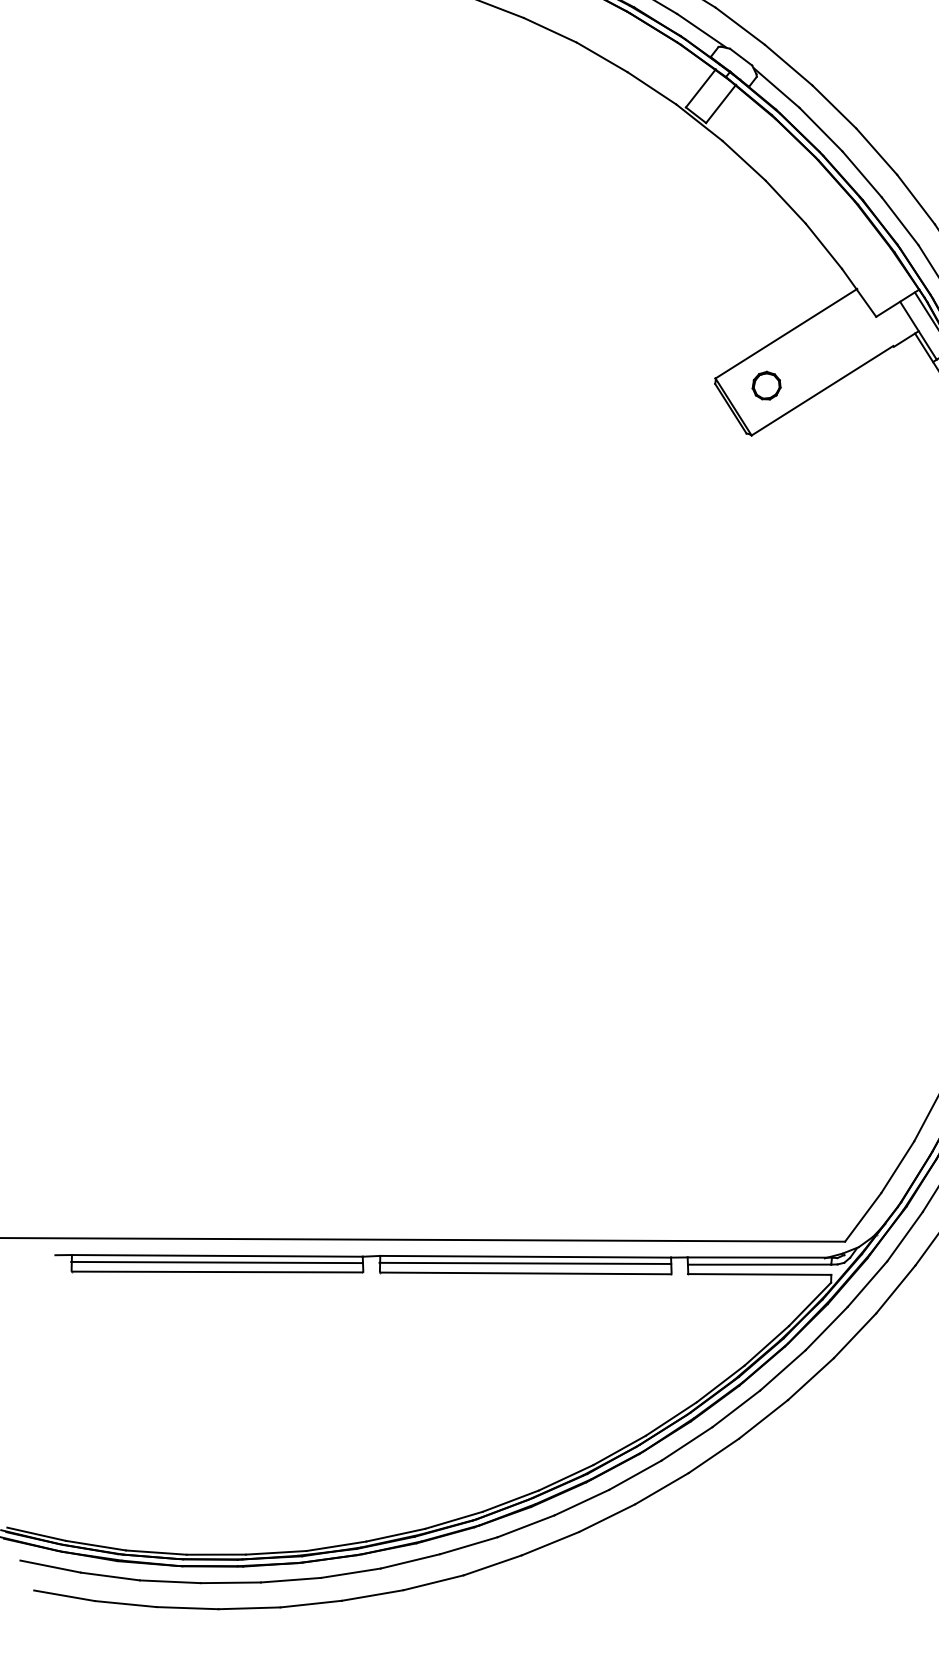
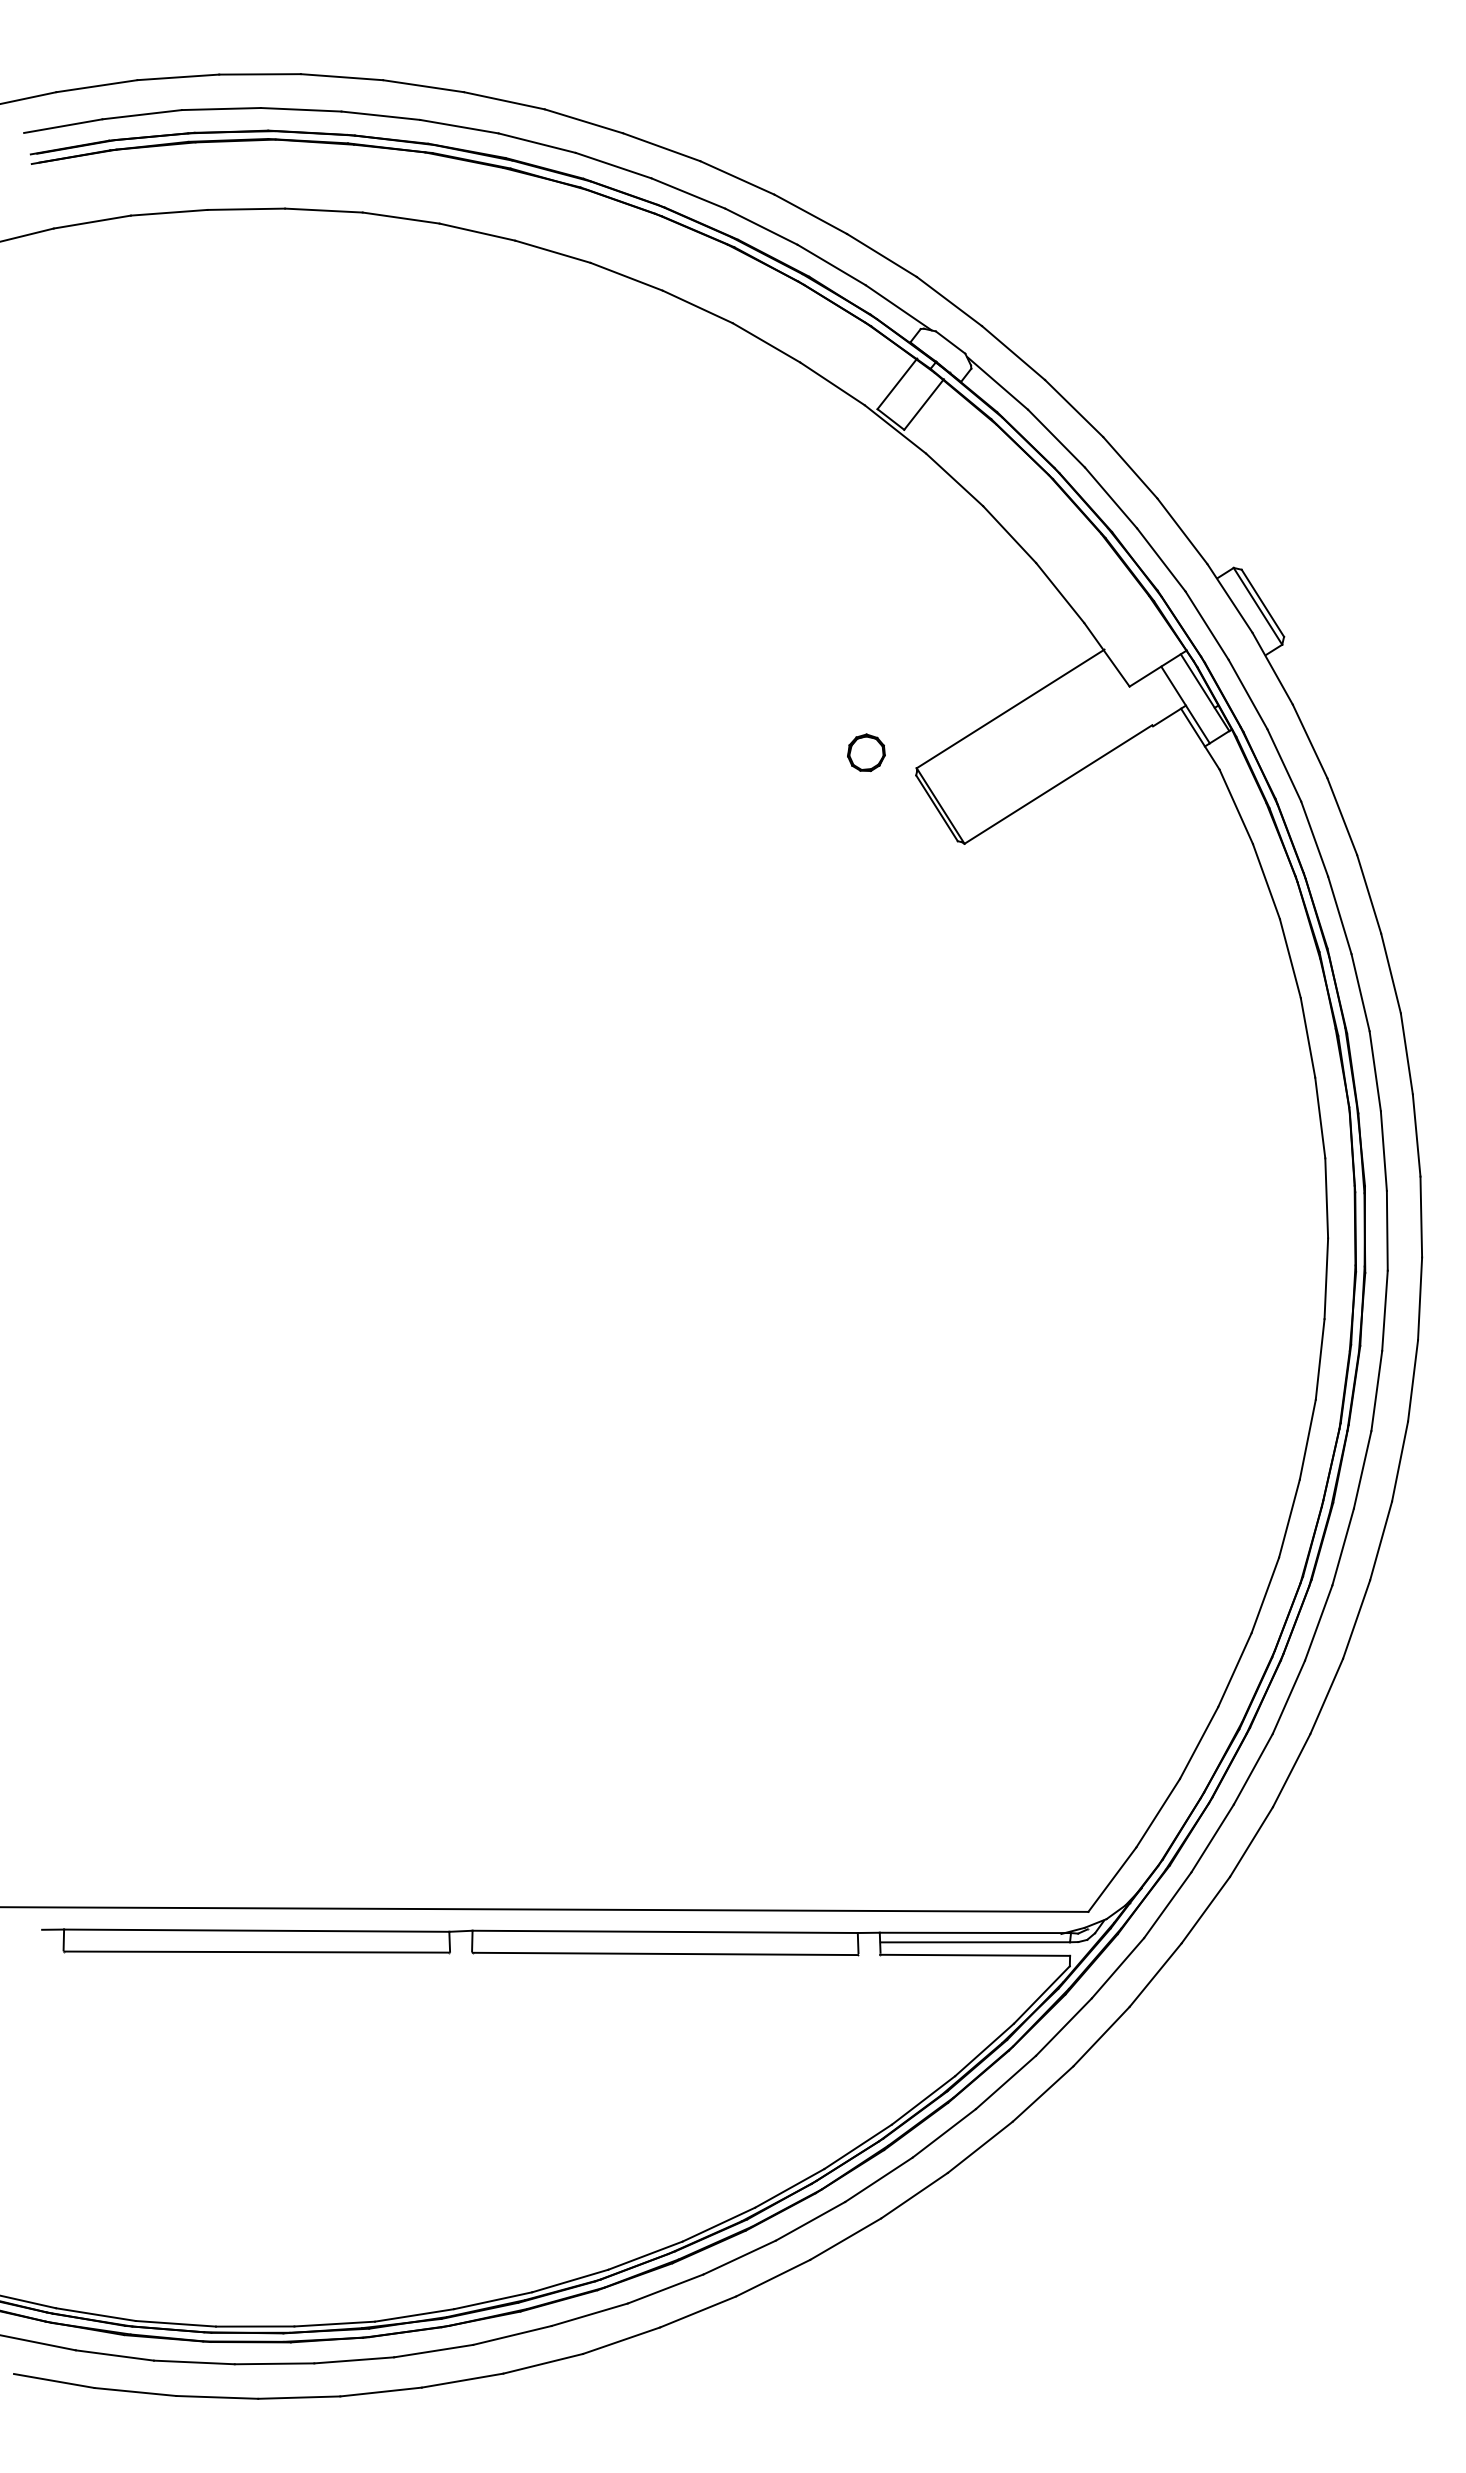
part: (766, 385) -> (866, 752), moved
line: (217, 1262) -> (256, 1939), removed
line: (525, 1263) -> (664, 1940), removed

